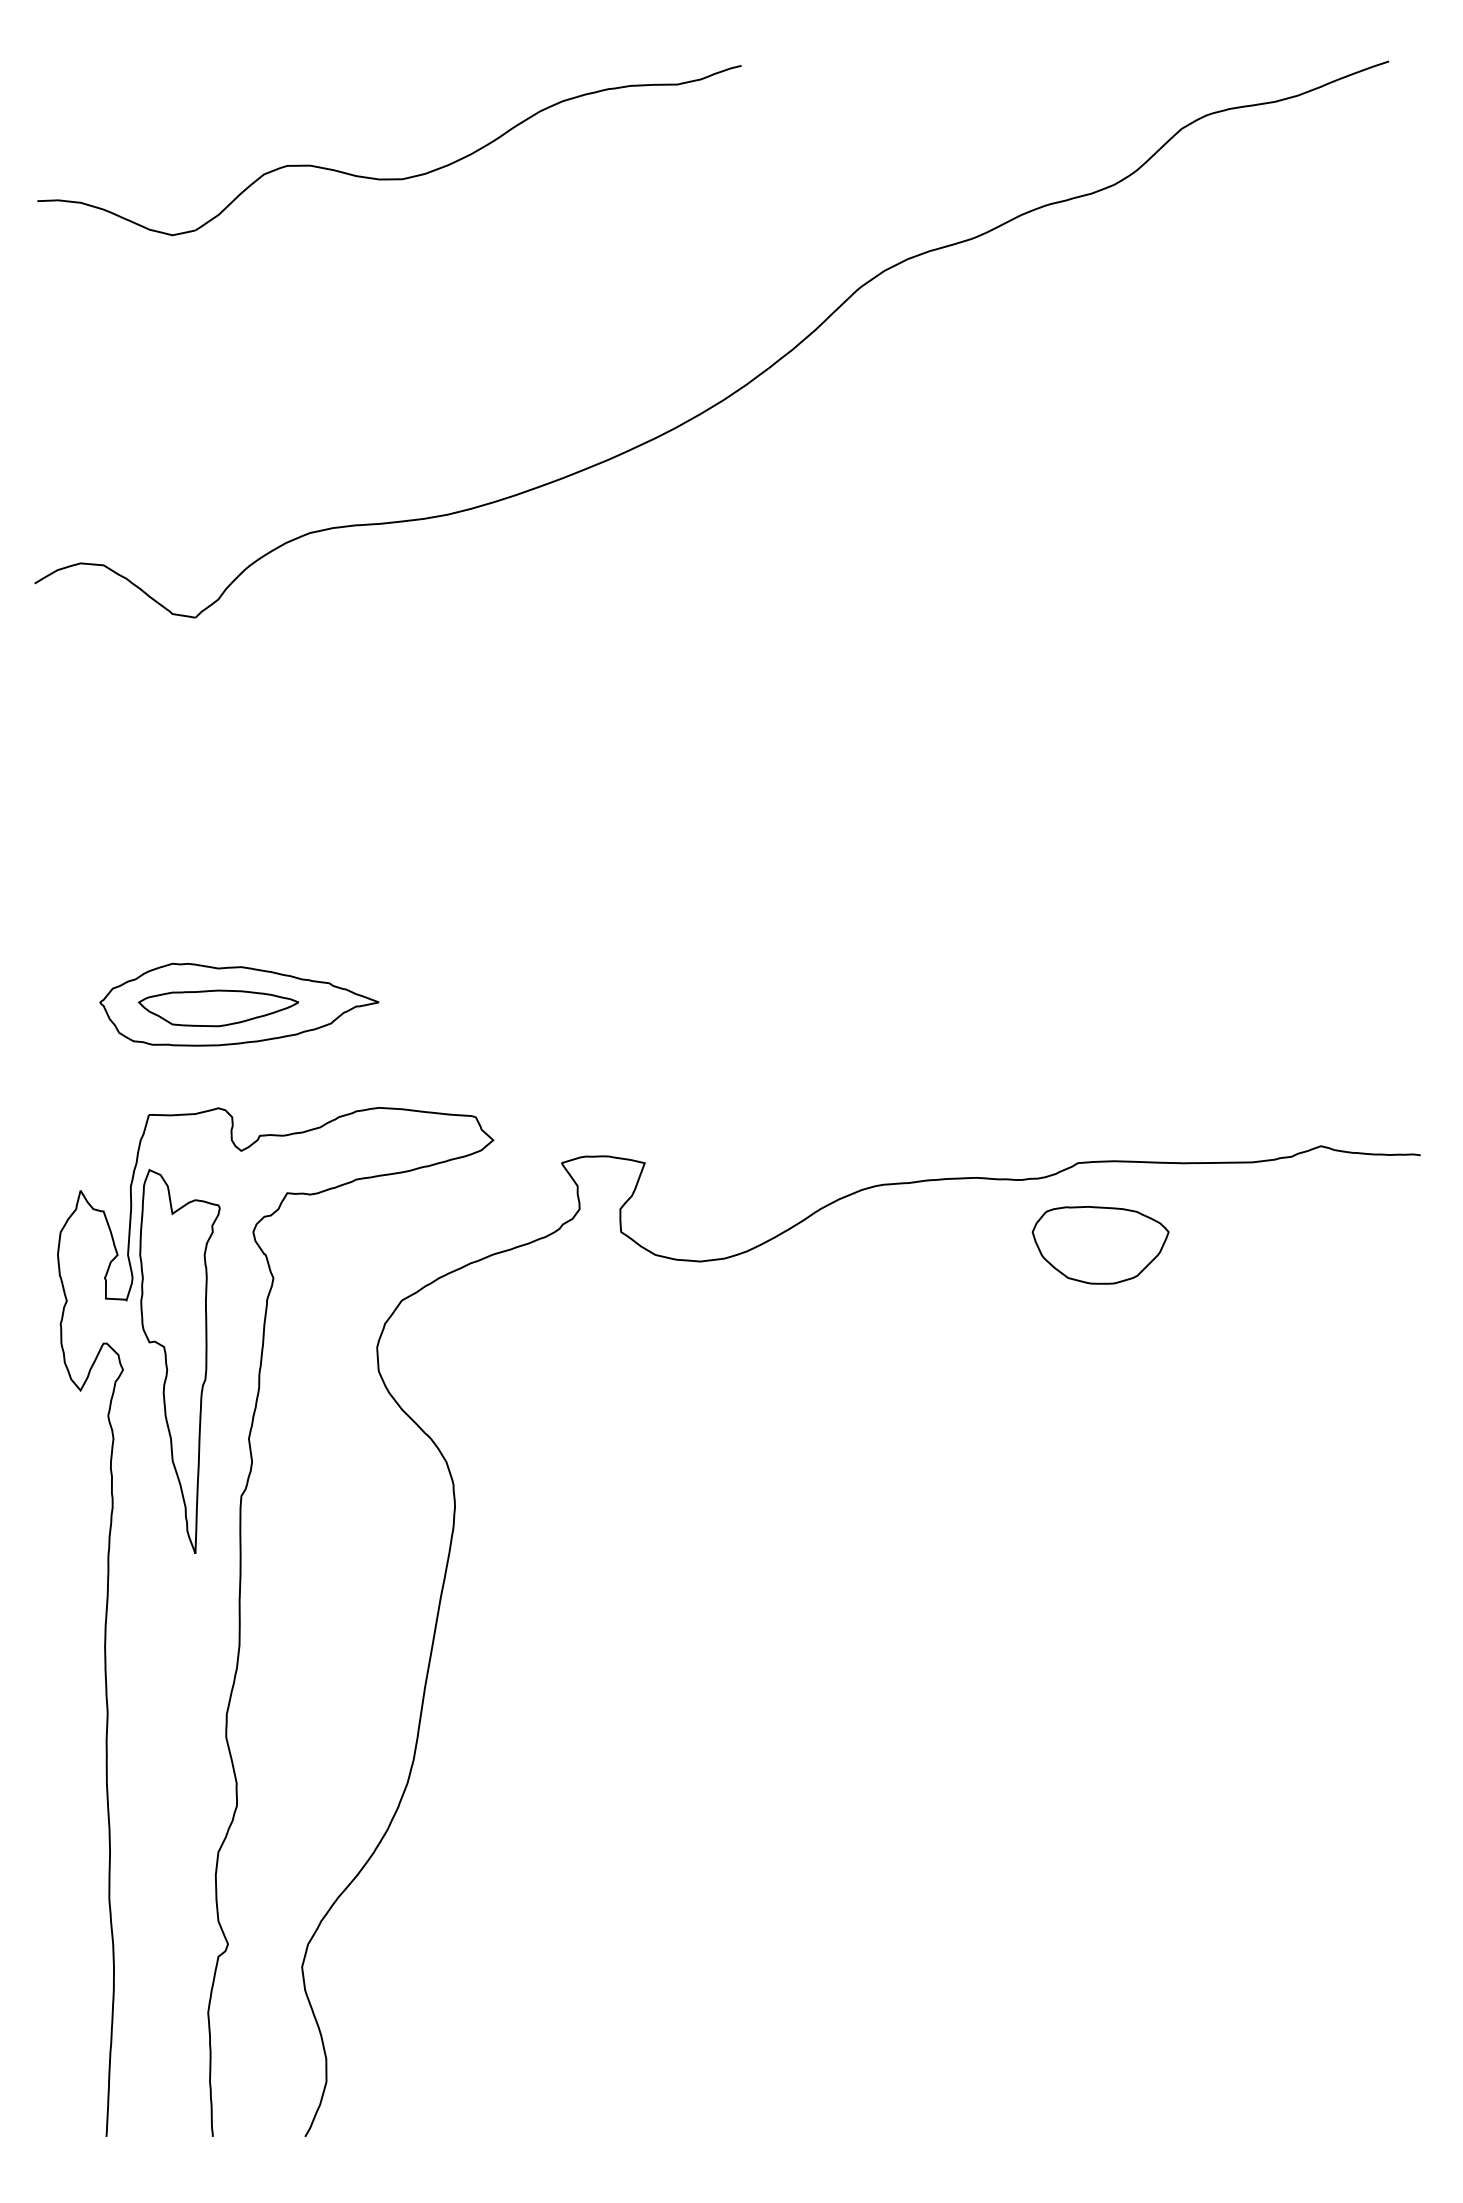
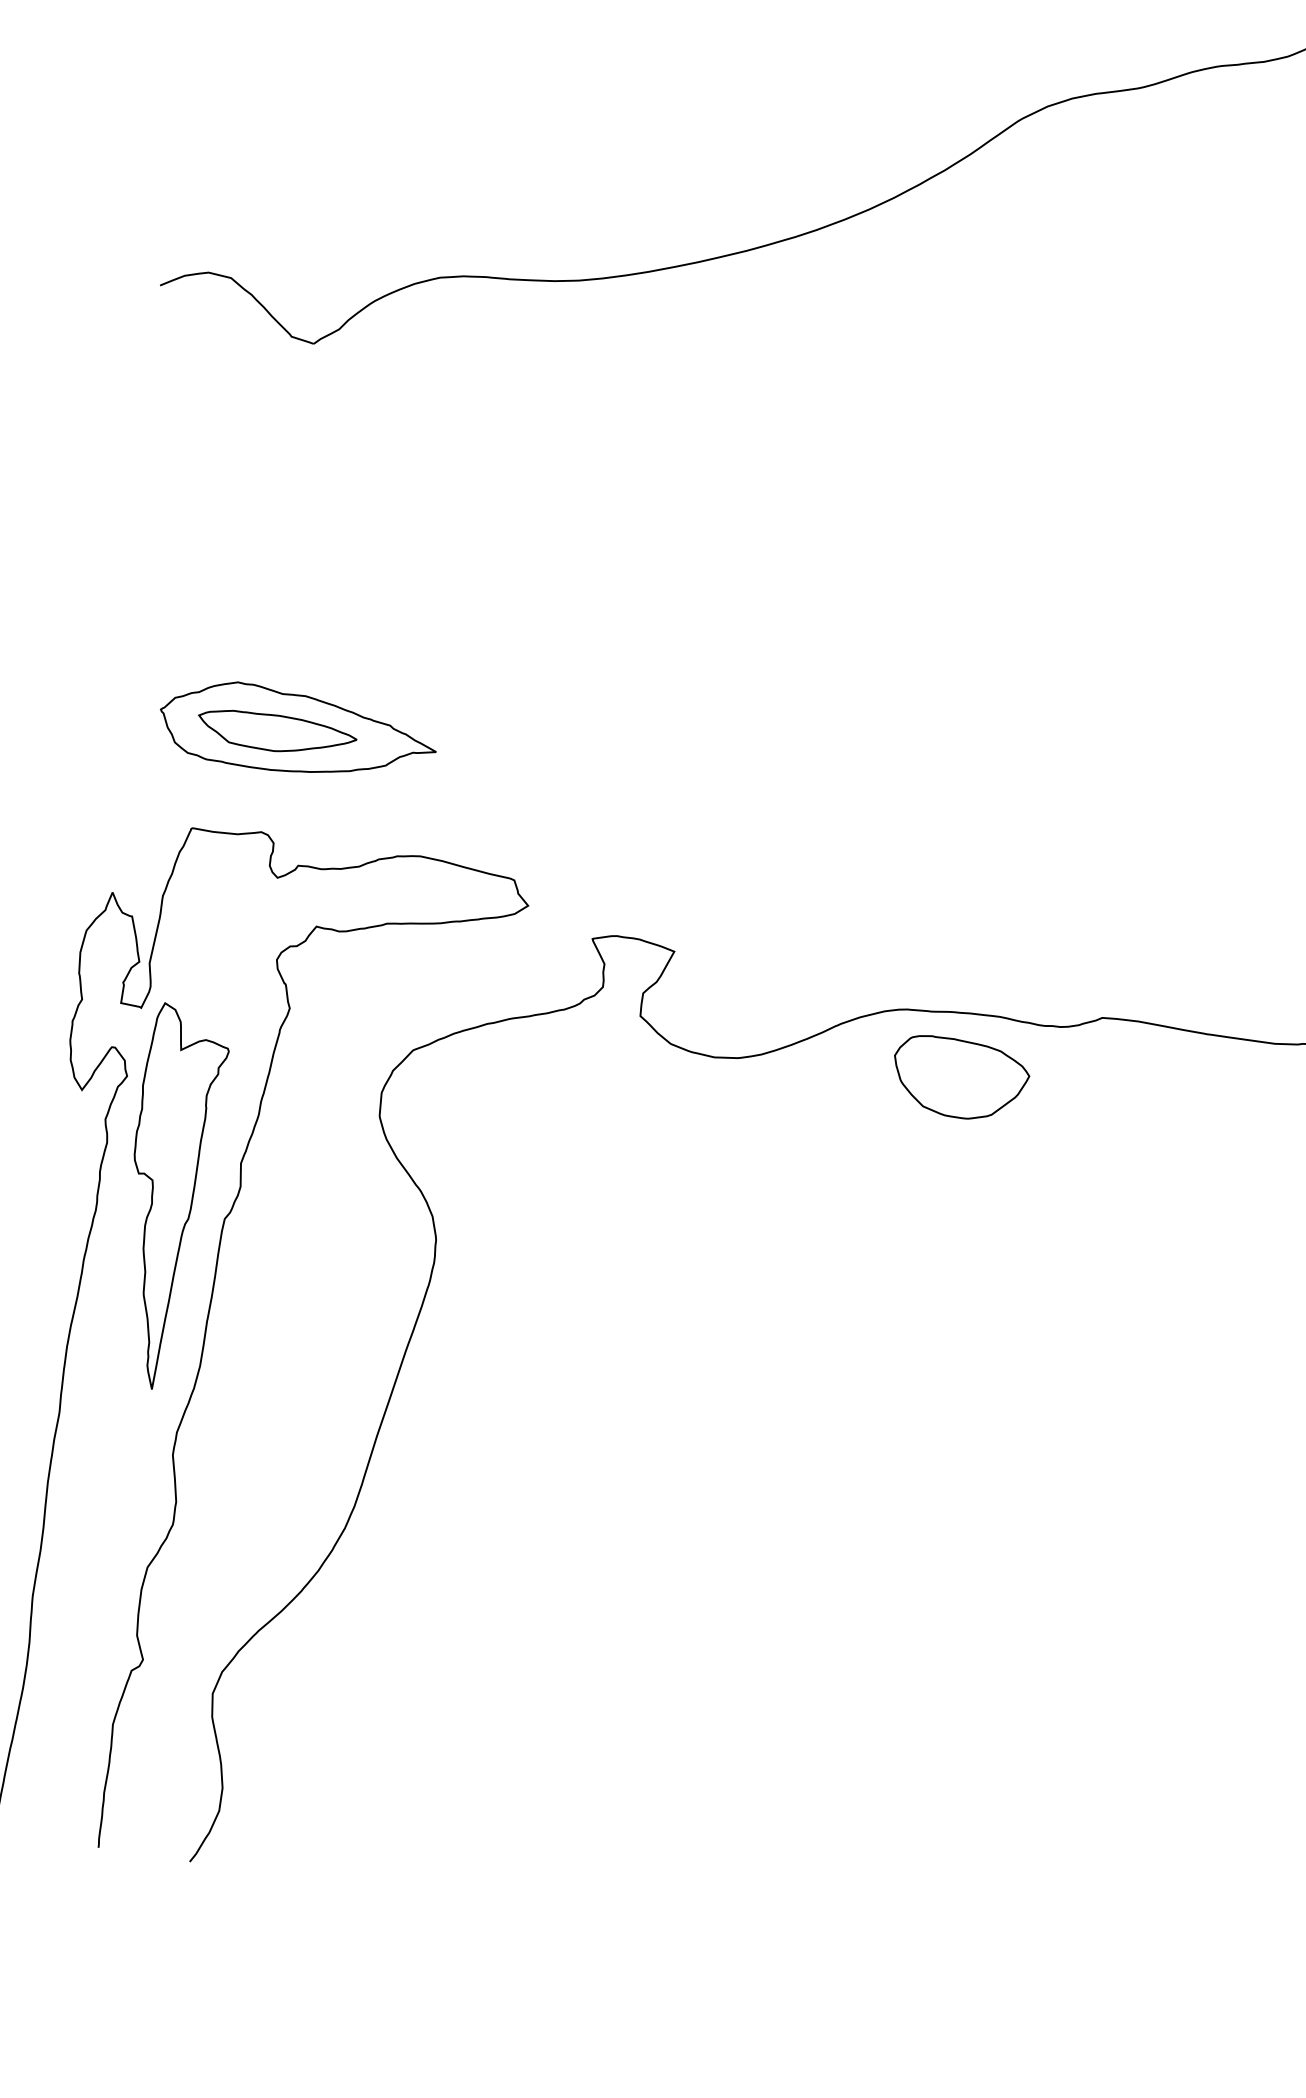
part: (1100, 1245) -> (959, 1079), moved
part: (179, 1361) -> (165, 1197), moved

